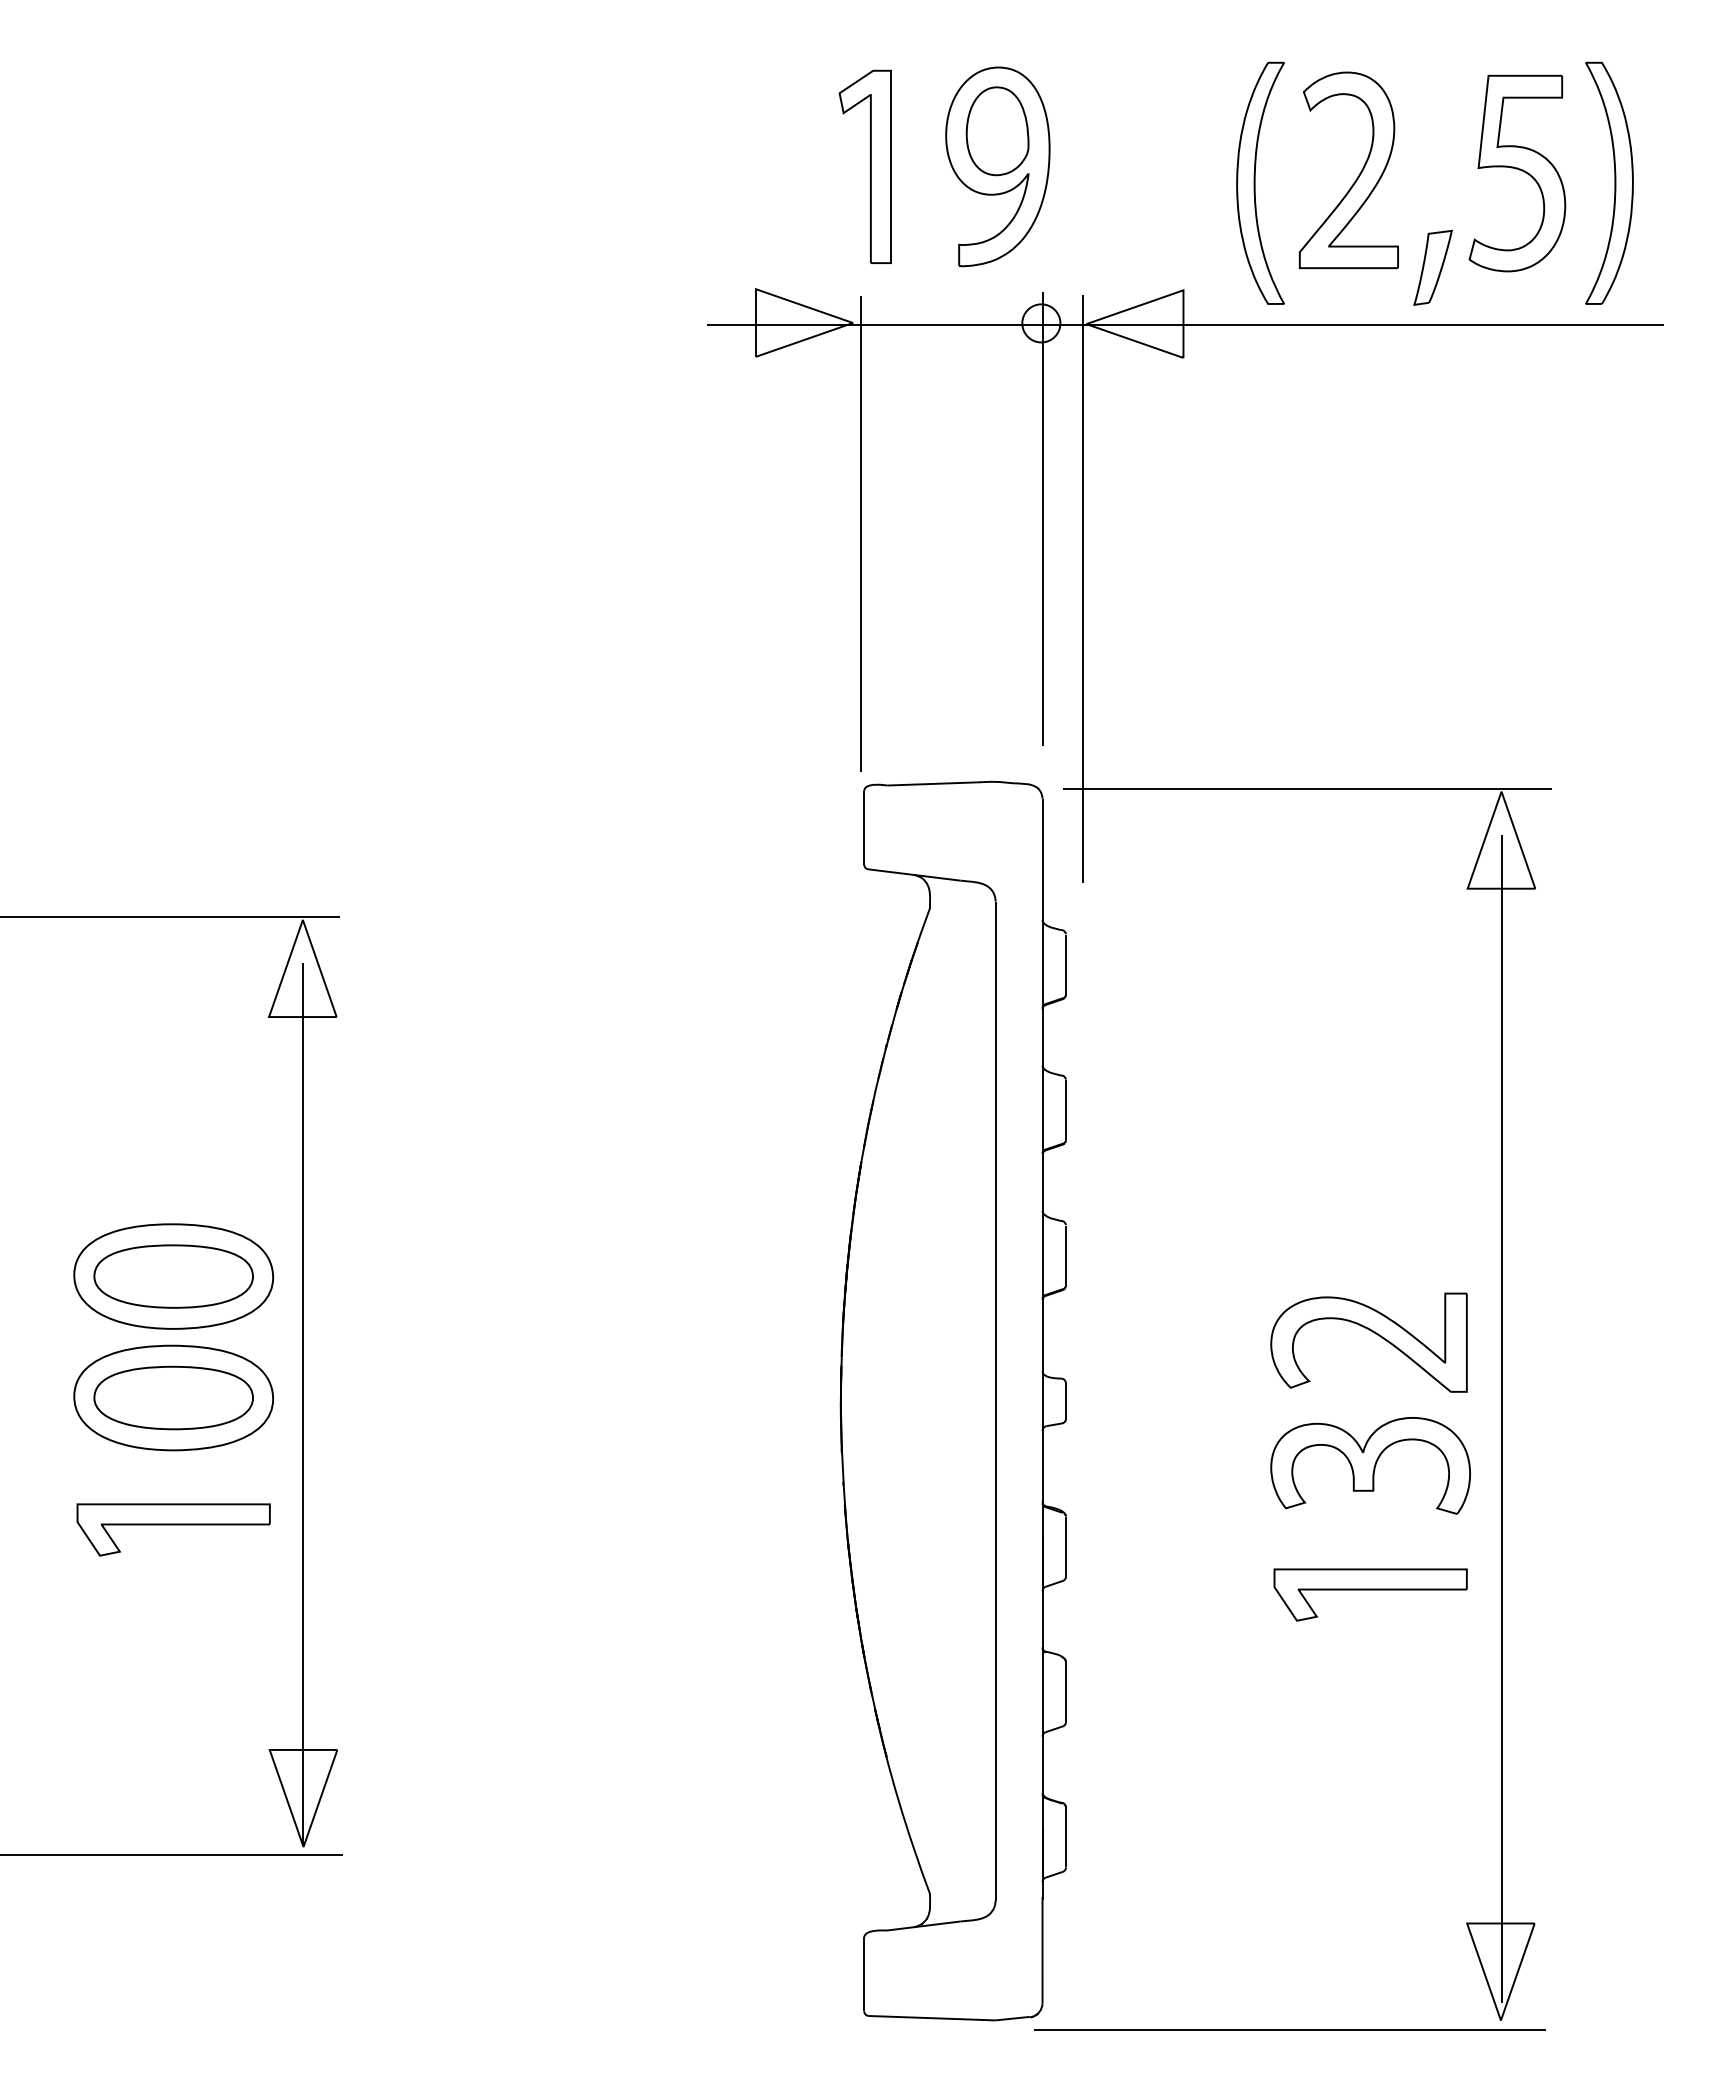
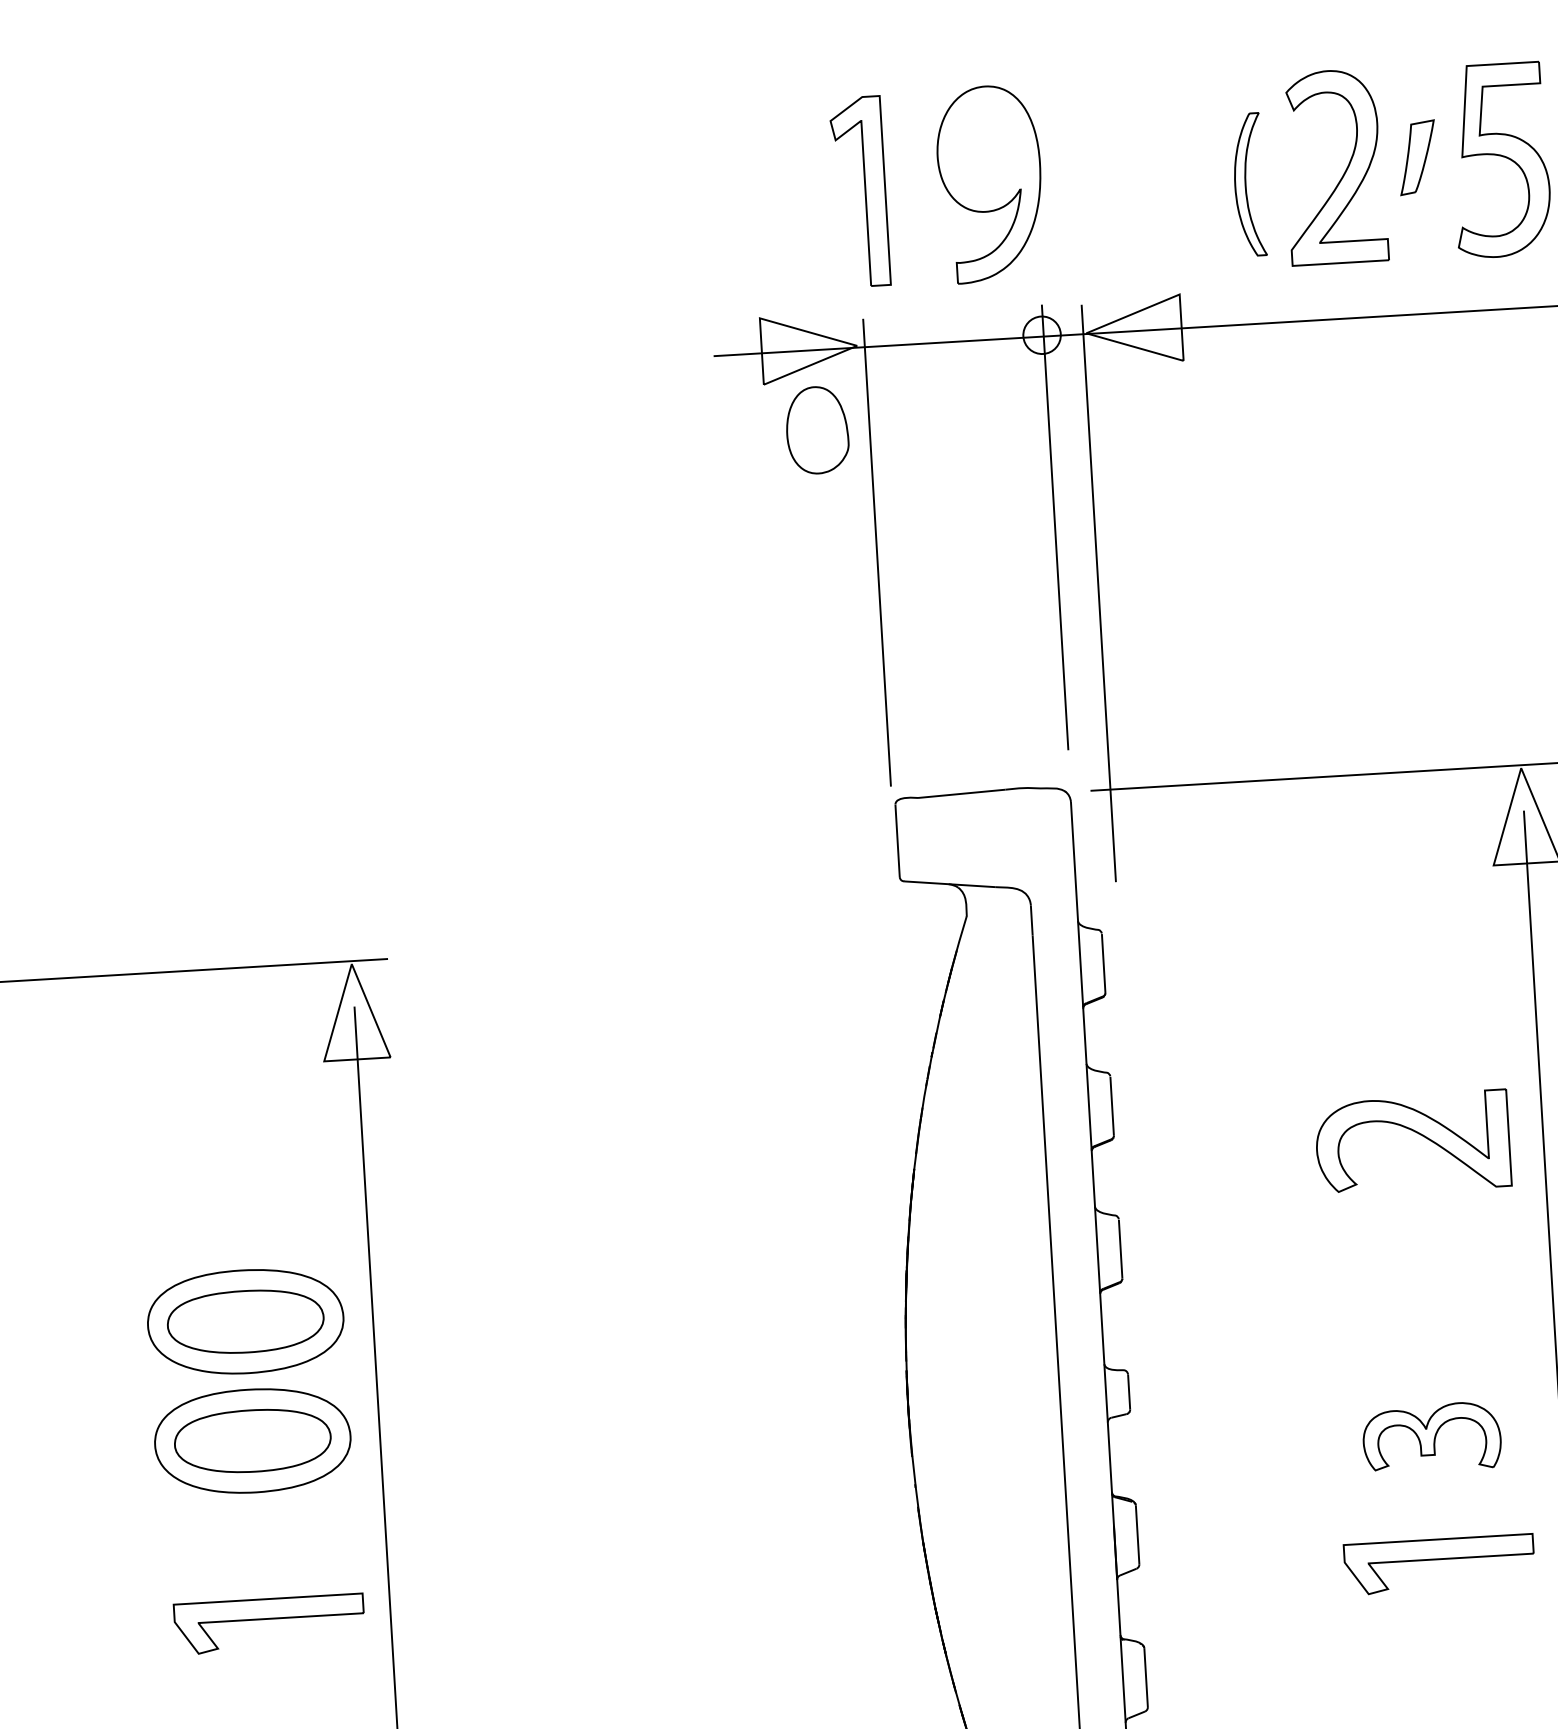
part: (997, 131) -> (817, 430), moved
part: (1260, 182) -> (1249, 184), size x0.6
part: (1432, 267) -> (1416, 157), moved
part: (1375, 1334) -> (1418, 1134), moved
part: (1370, 1465) -> (1431, 1437), size x0.7
part: (173, 1529) -> (269, 1623), moved

